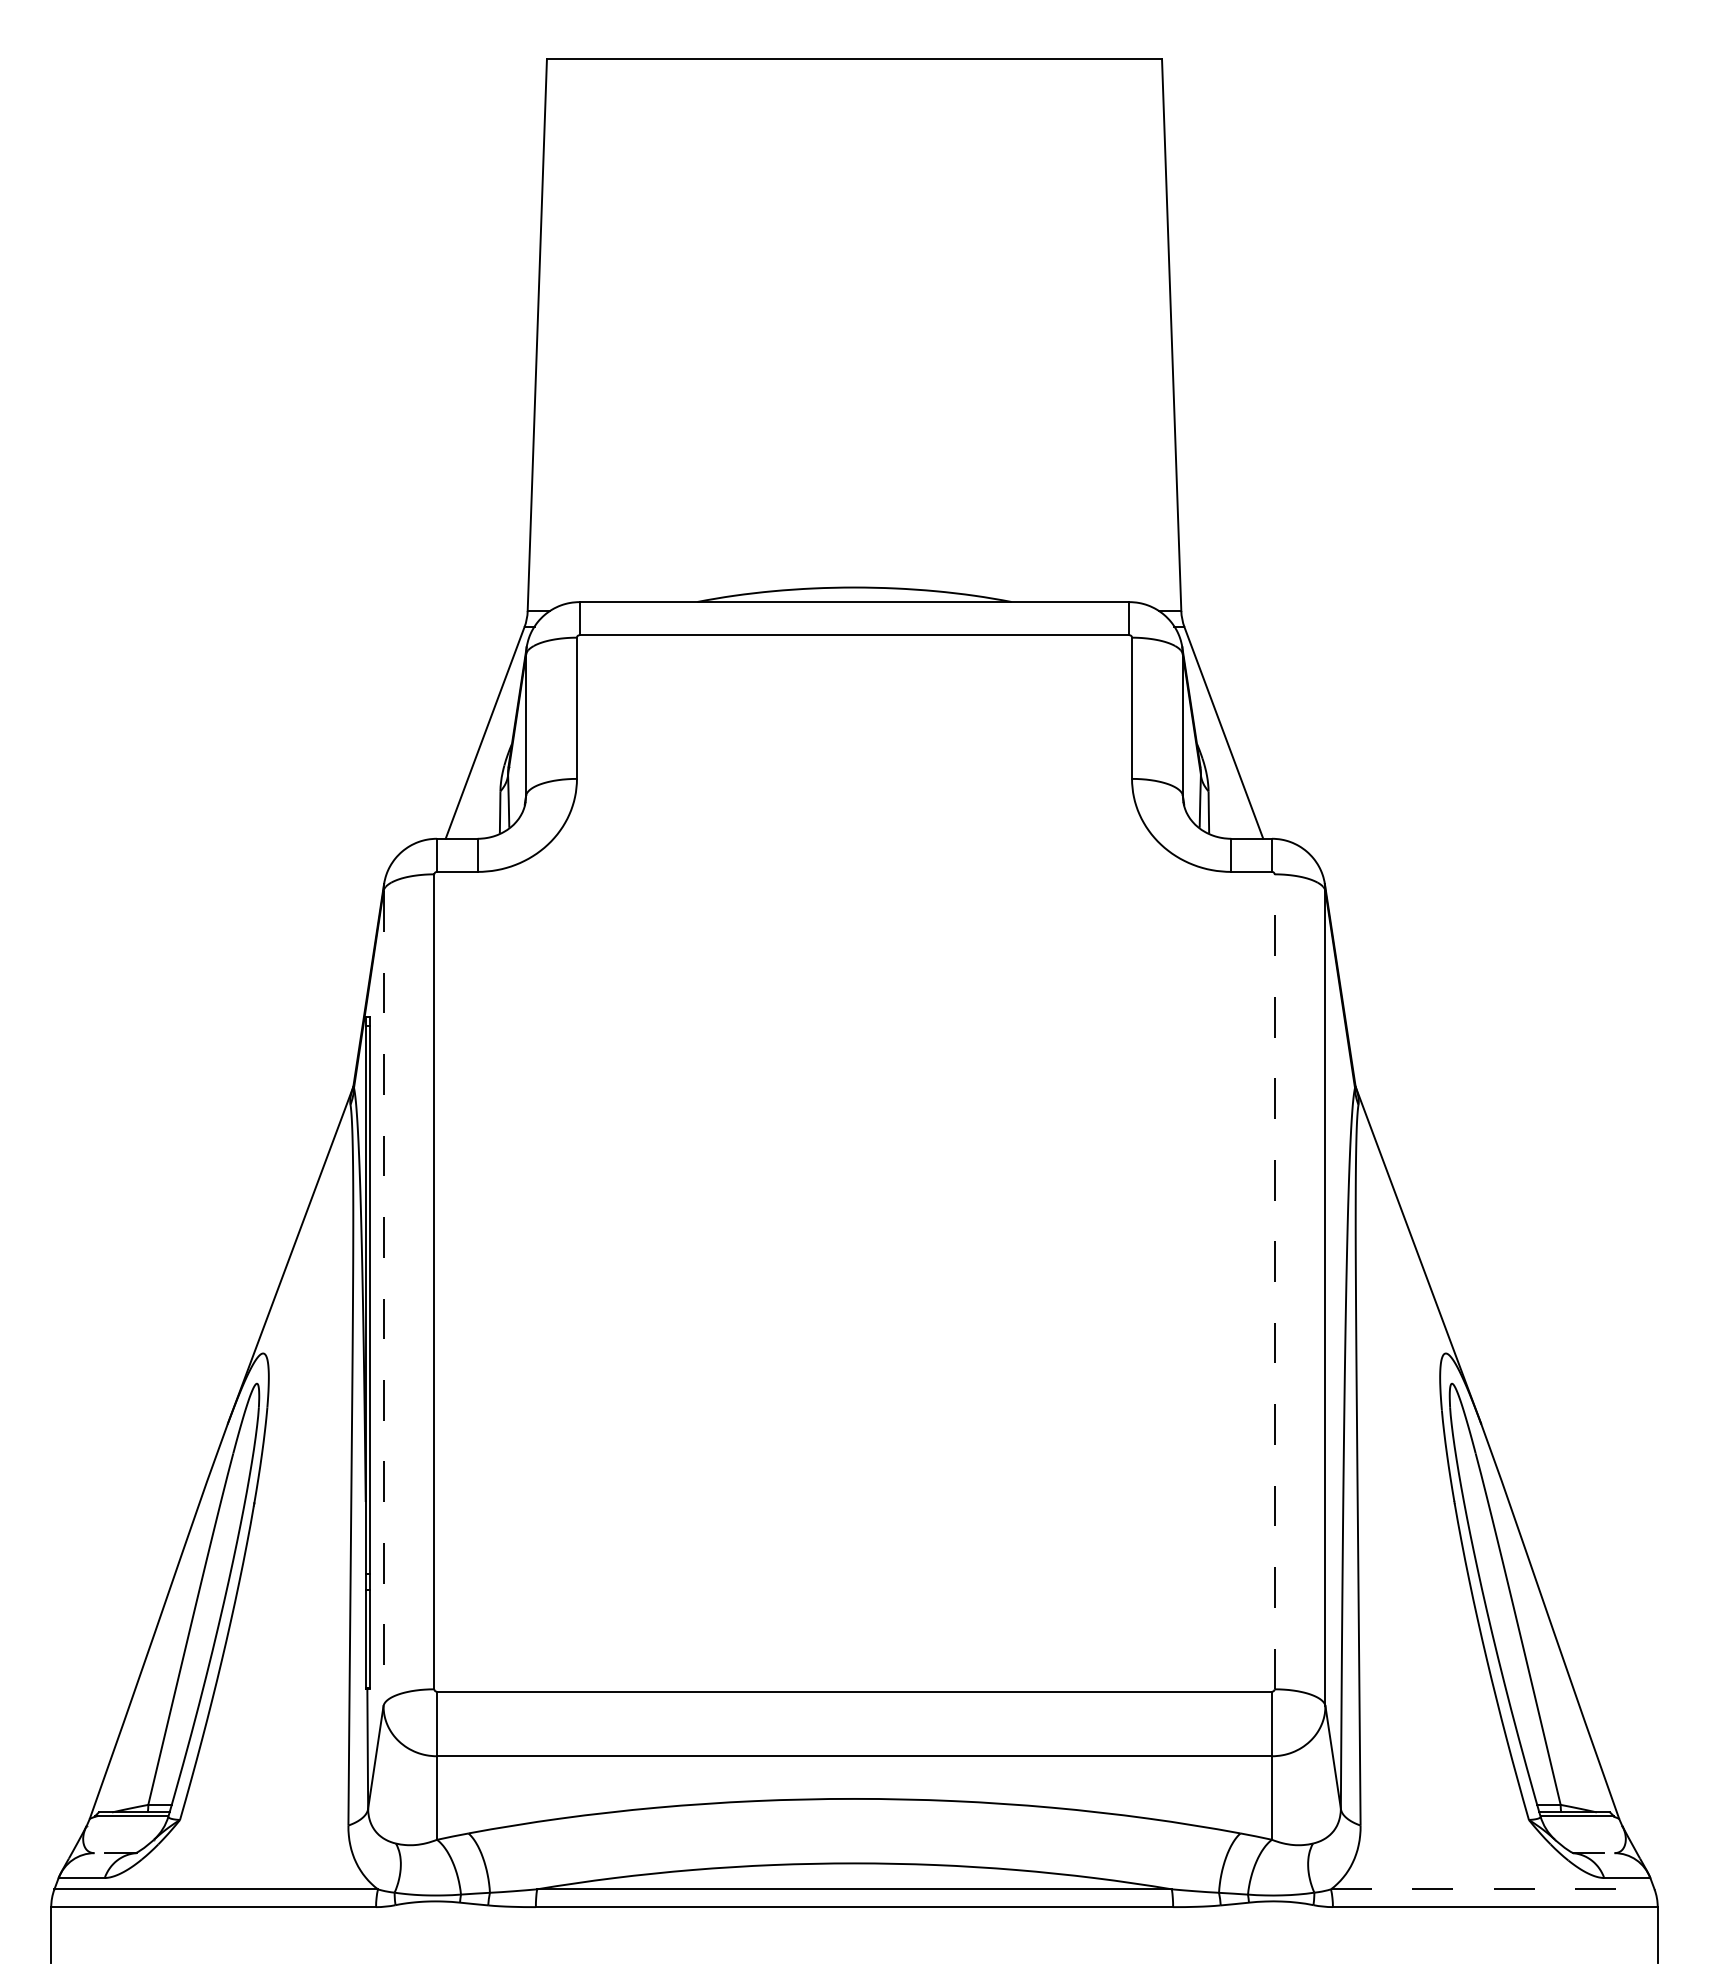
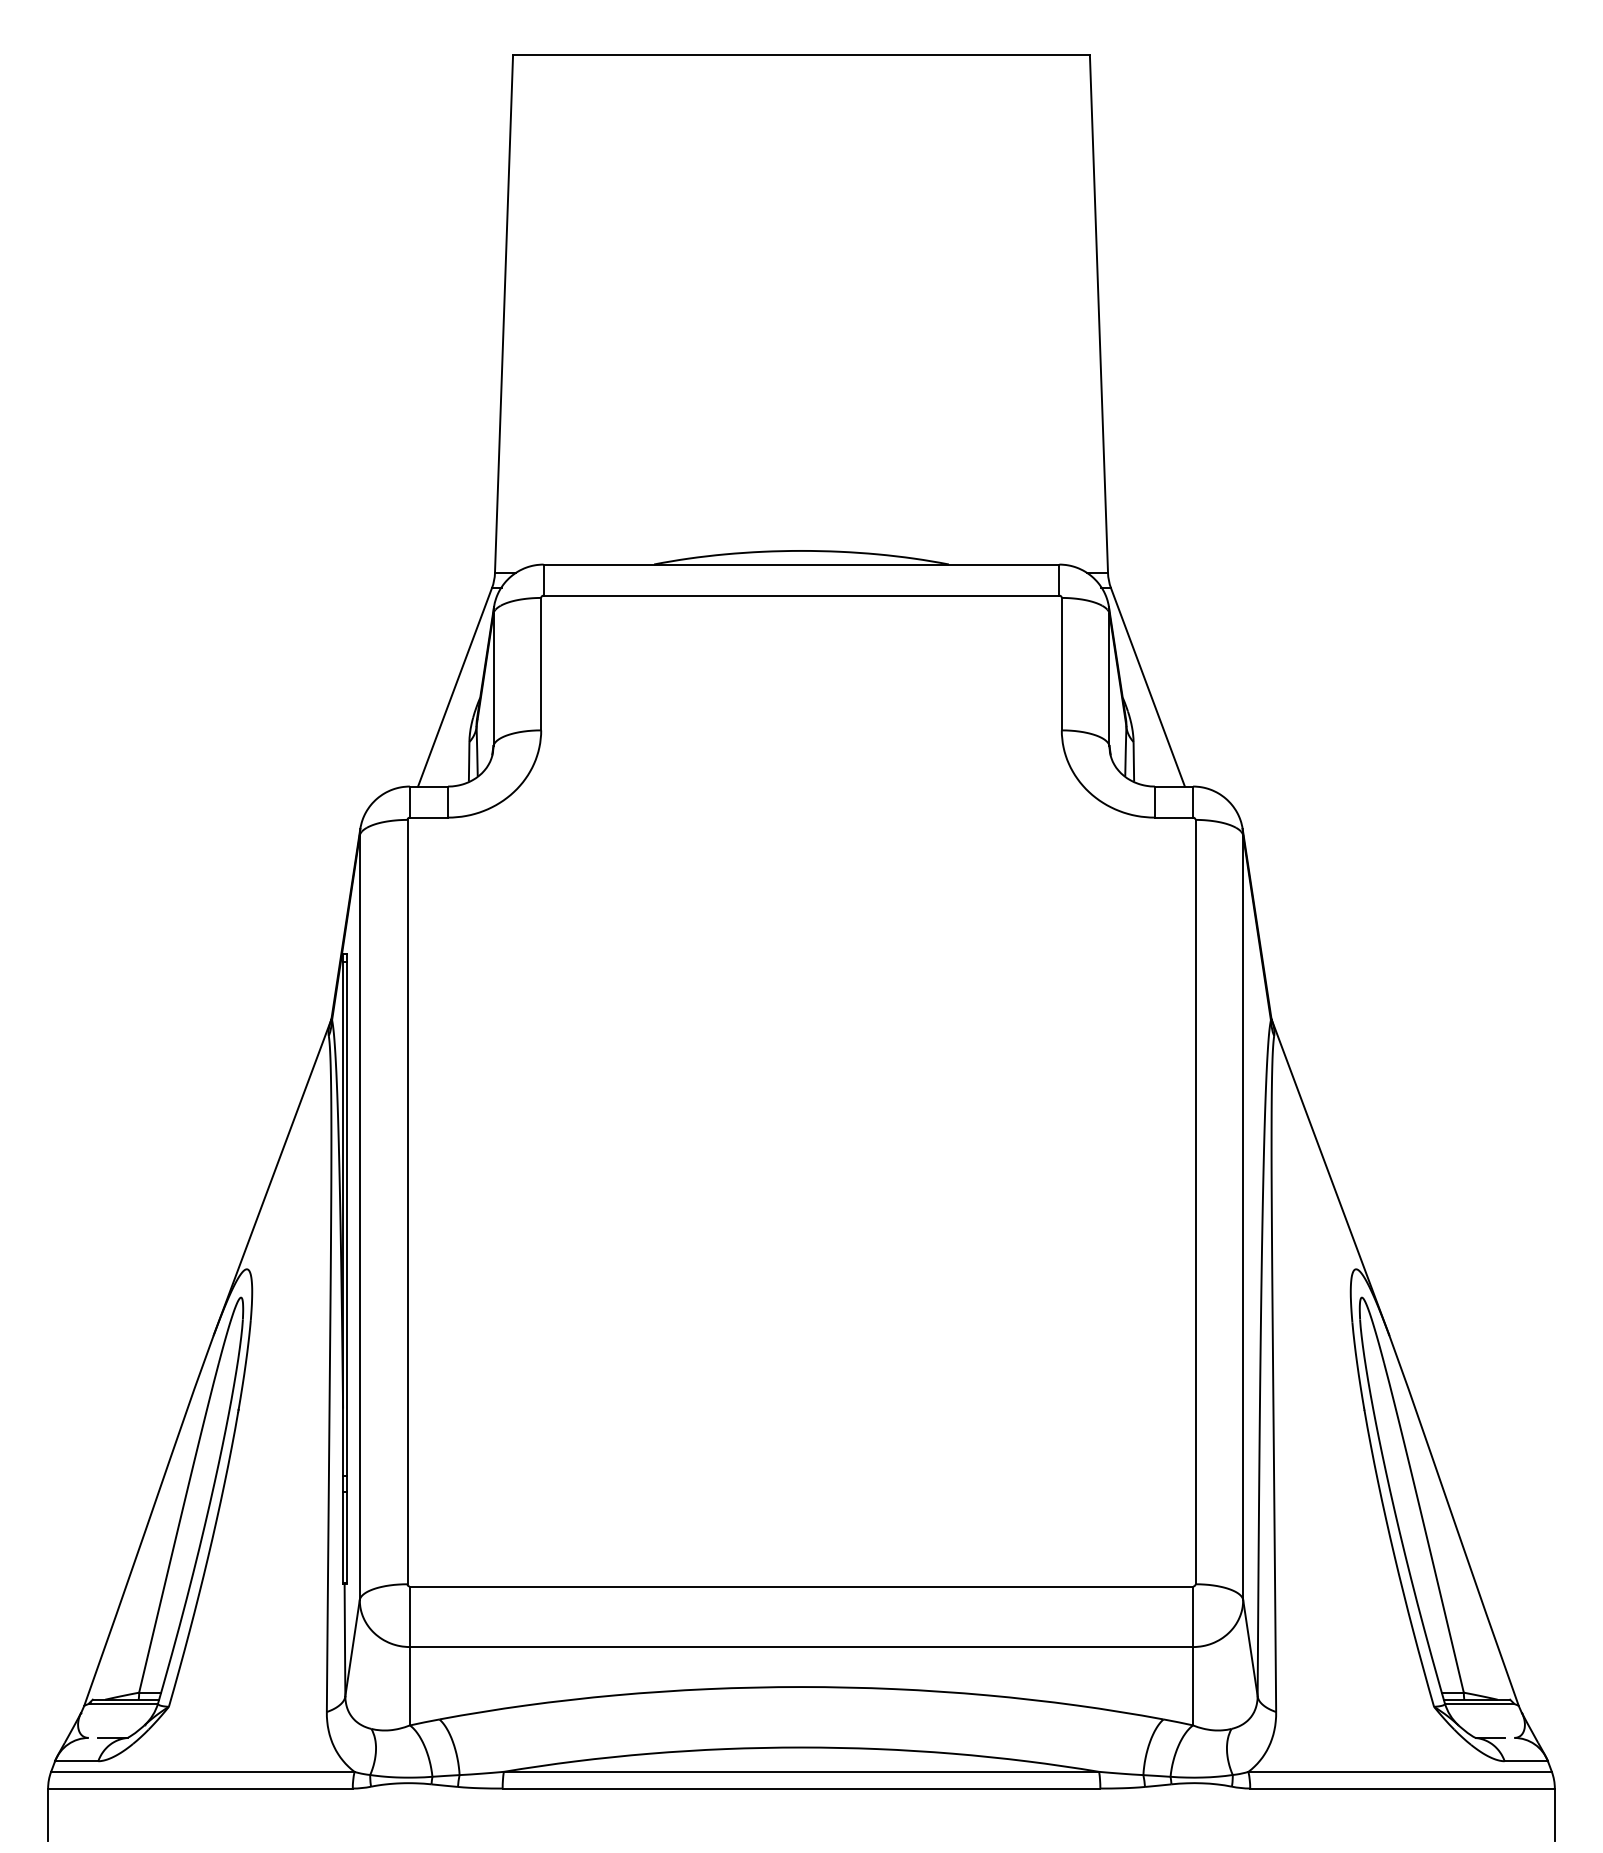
line: (1274, 1281) -> (1195, 1201), dashed -> solid
line: (383, 1299) -> (359, 1218), dashed -> solid
line: (1492, 1889) -> (1399, 1772), dashed -> solid

